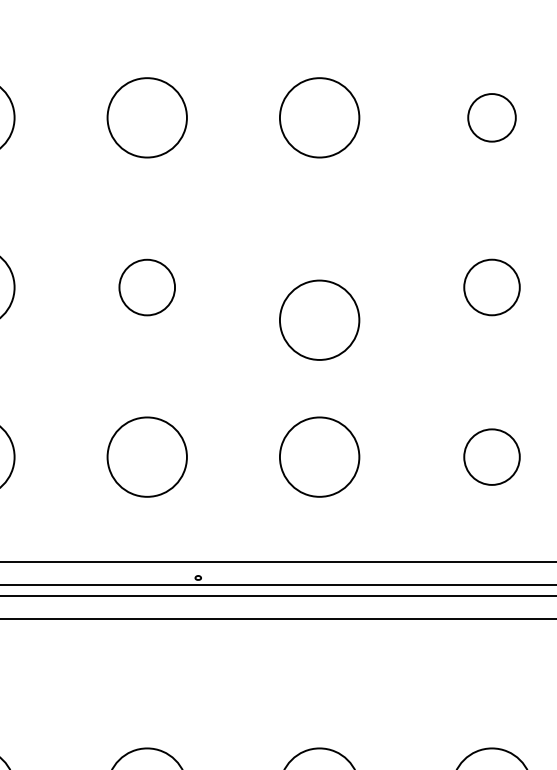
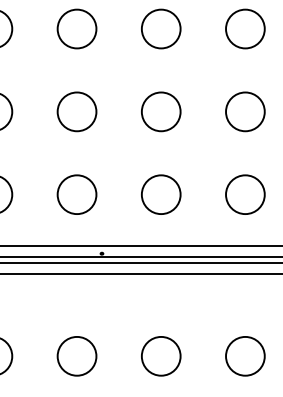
circle: (492, 116) -> (245, 28), size x1.67
circle: (146, 286) -> (76, 111), size x1.43
circle: (492, 286) -> (245, 111), size x1.43
circle: (320, 319) -> (161, 111), moved
circle: (492, 456) -> (245, 194), size x1.43

